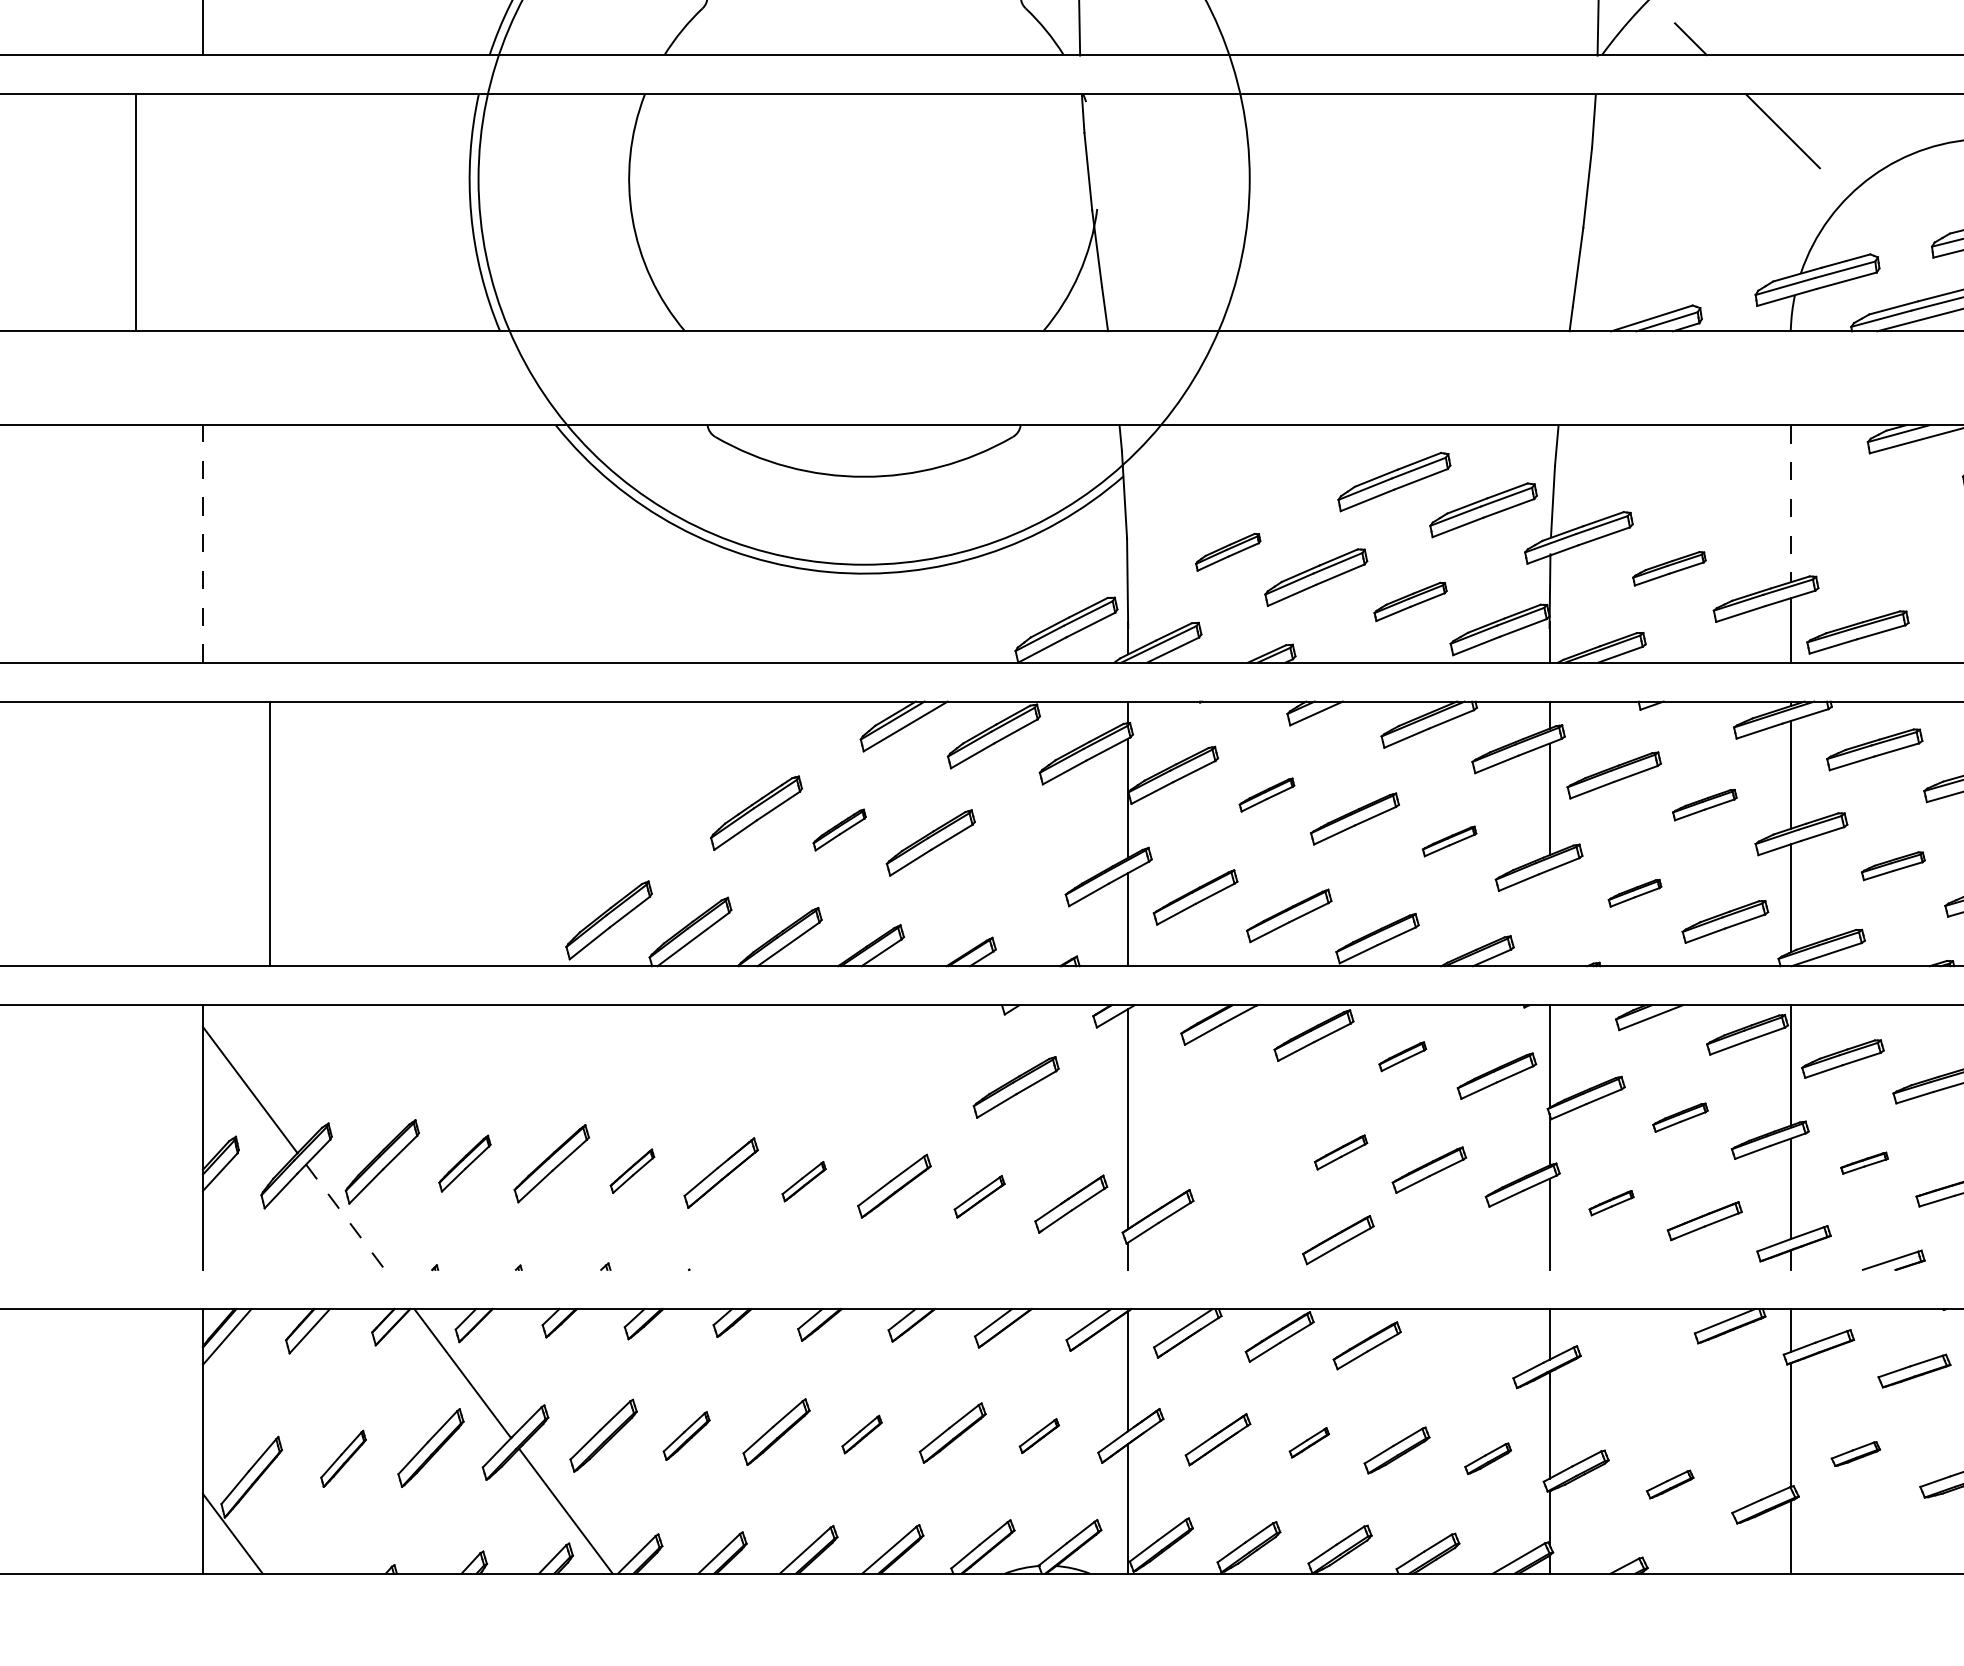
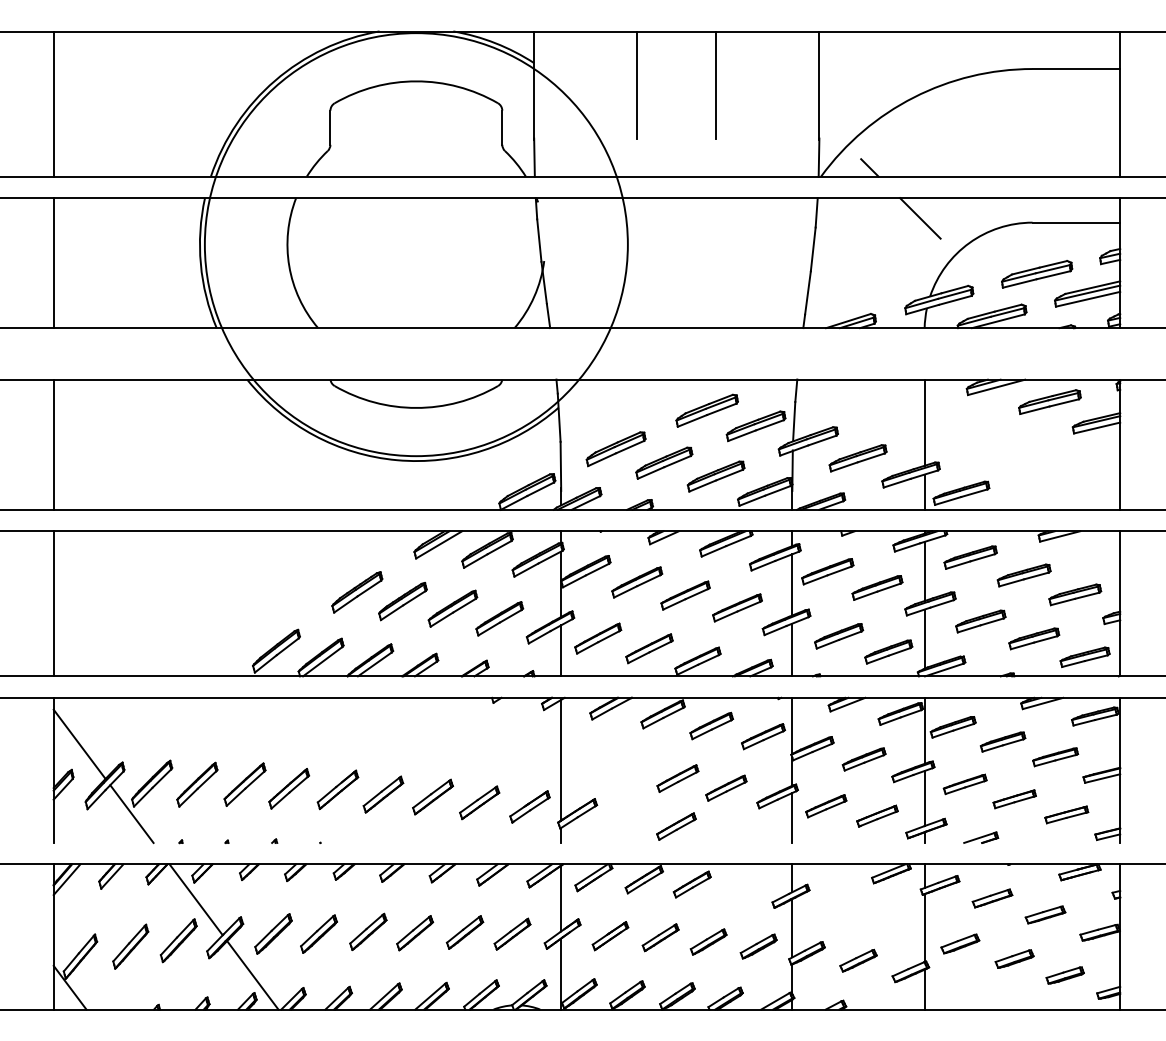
line: (135, 213) -> (53, 263), moved
line: (1790, 505) -> (924, 423), dashed -> solid
line: (202, 543) -> (53, 444), dashed -> solid
part: (1227, 552) -> (615, 449), size x1.67
part: (1668, 568) -> (857, 458), size x1.43
part: (1409, 601) -> (715, 476), size x1.43
part: (1267, 795) -> (637, 582), size x1.67
part: (1704, 804) -> (877, 587), size x1.43
part: (838, 829) -> (402, 601), size x1.67
line: (270, 833) -> (53, 603), moved
part: (1449, 840) -> (737, 607), size x1.67
part: (1892, 866) -> (980, 621), size x1.43
part: (1635, 893) -> (839, 636), size x1.67
line: (1549, 917) -> (792, 649), added
part: (1402, 1055) -> (711, 725), size x1.67
part: (1015, 1086) -> (499, 618), moved
part: (1679, 1117) -> (863, 759), size x1.43
part: (1340, 1152) -> (677, 778), size x1.43
part: (465, 1163) -> (197, 784), size x1.43
part: (1863, 1163) -> (964, 784), size x1.67
part: (632, 1170) -> (289, 788), size x1.67
part: (804, 1181) -> (383, 794), size x1.67
part: (979, 1196) -> (479, 802), size x1.43
part: (1611, 1203) -> (826, 806), size x1.67
line: (346, 1218) -> (132, 814), dashed -> solid
part: (685, 1434) -> (318, 933), size x1.43
part: (862, 1434) -> (415, 933), size x1.67
part: (1039, 1434) -> (512, 933), size x1.67
part: (1309, 1442) -> (660, 937), size x1.67
part: (1856, 1453) -> (960, 943), size x1.43
part: (342, 1458) -> (130, 946), size x1.43
part: (1487, 1458) -> (758, 946), size x1.43
part: (1670, 1484) -> (858, 960), size x1.43

